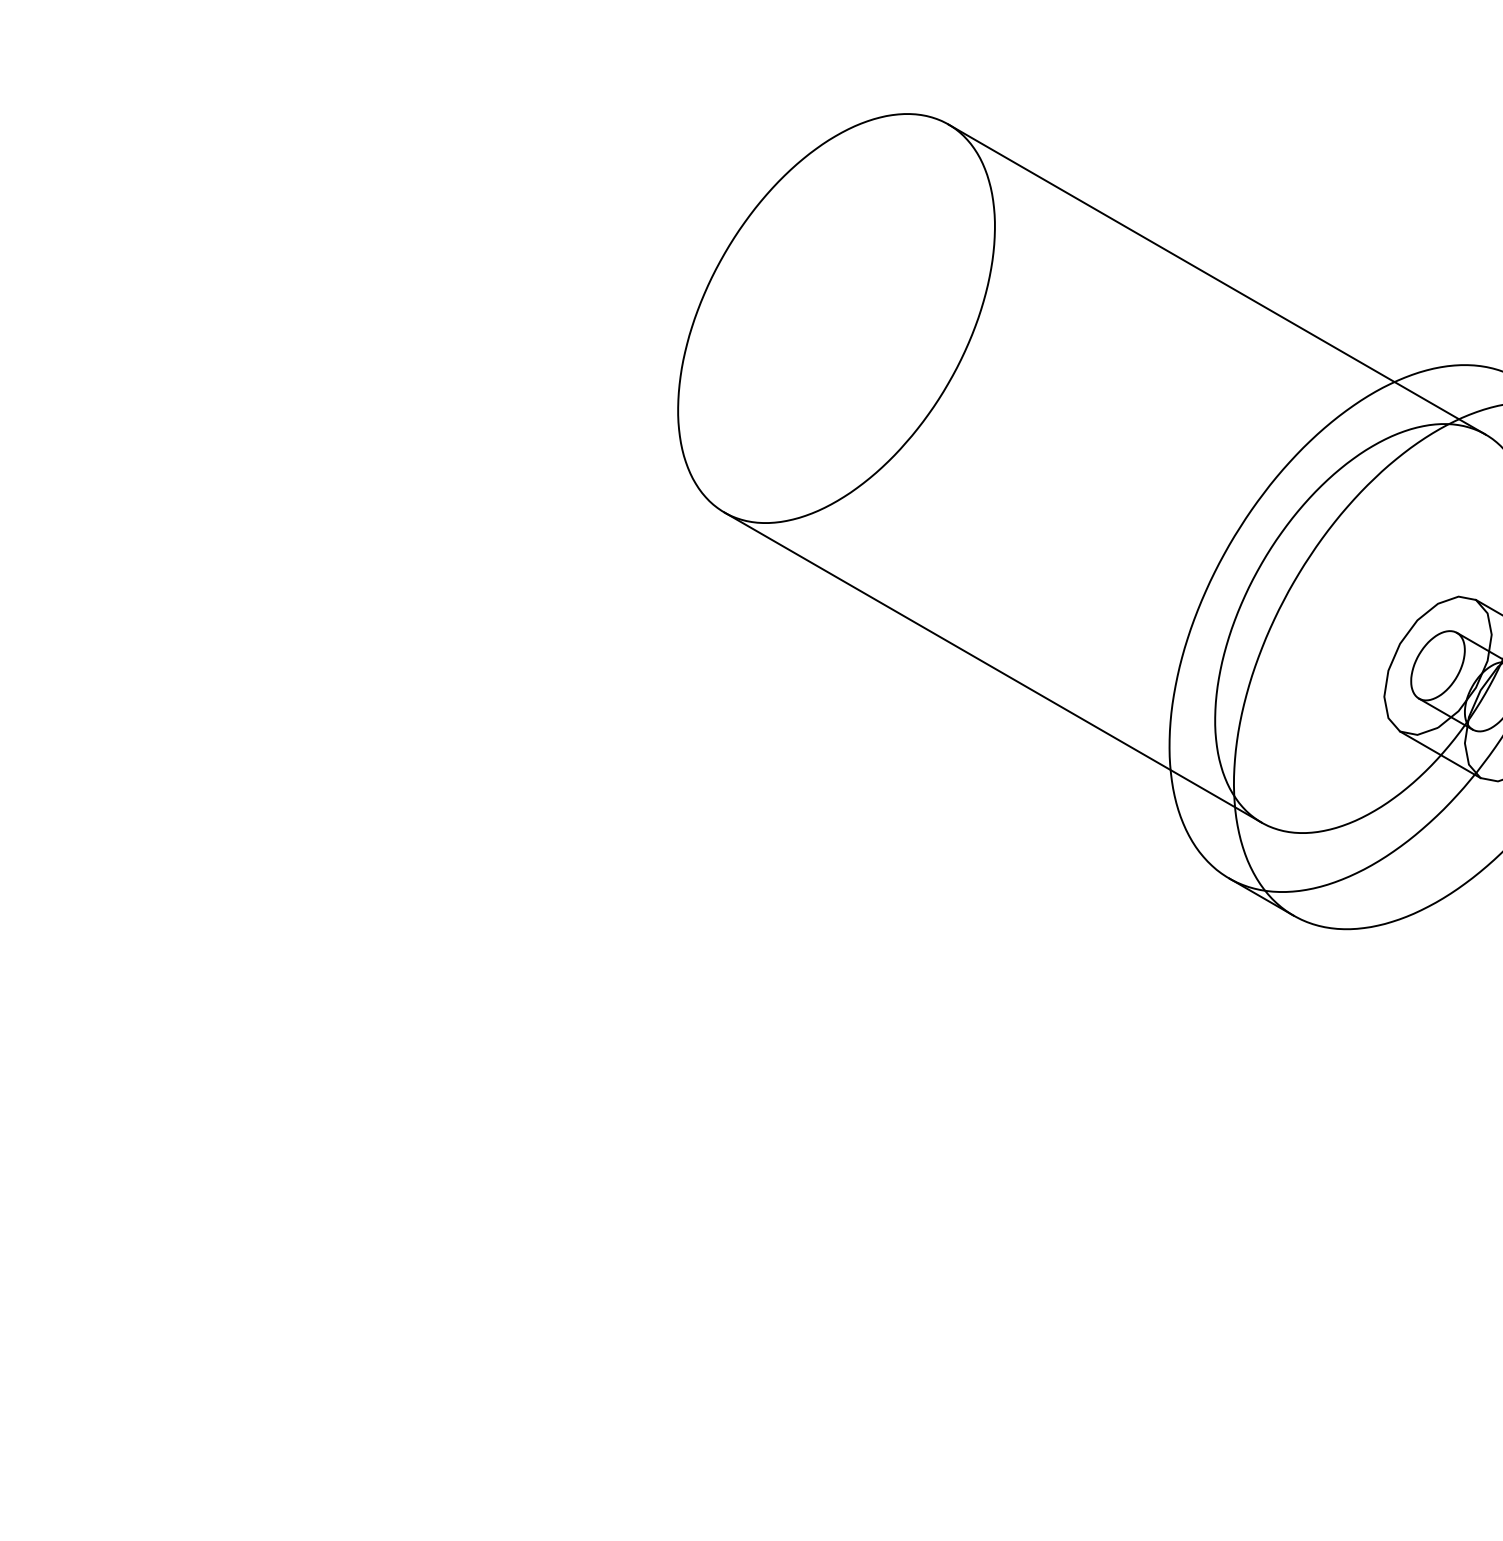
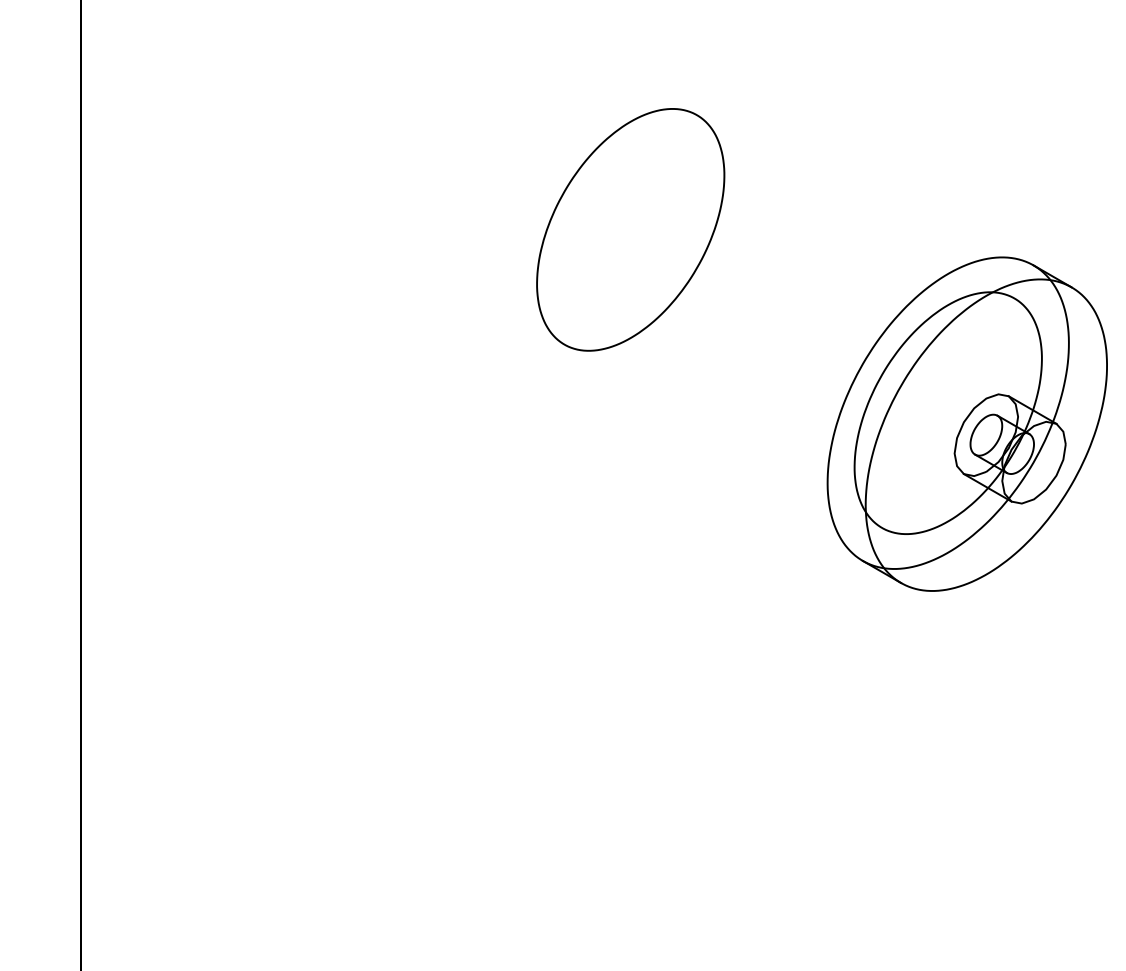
line: (1216, 278) -> (855, 206), removed
line: (993, 666) -> (723, 435), removed

